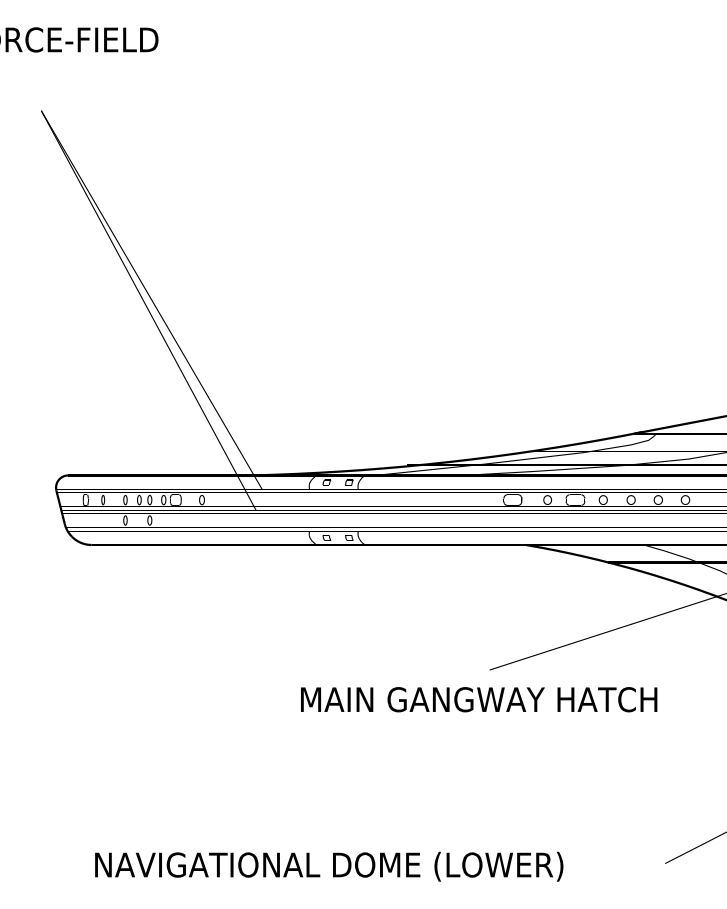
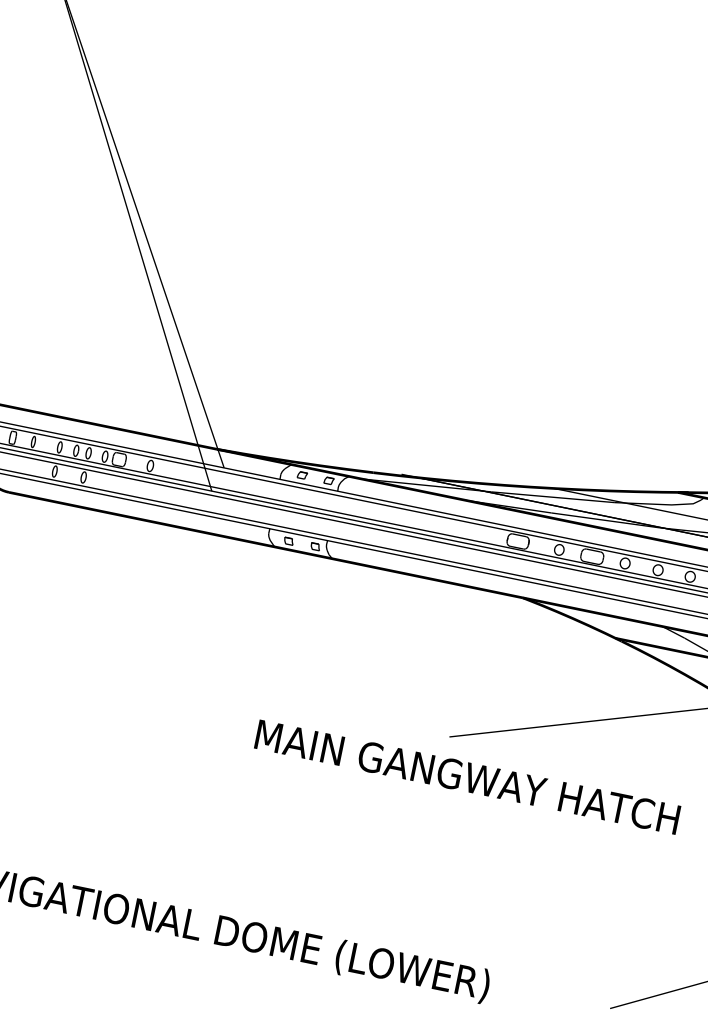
text: (479, 699) -> (468, 777), moved

